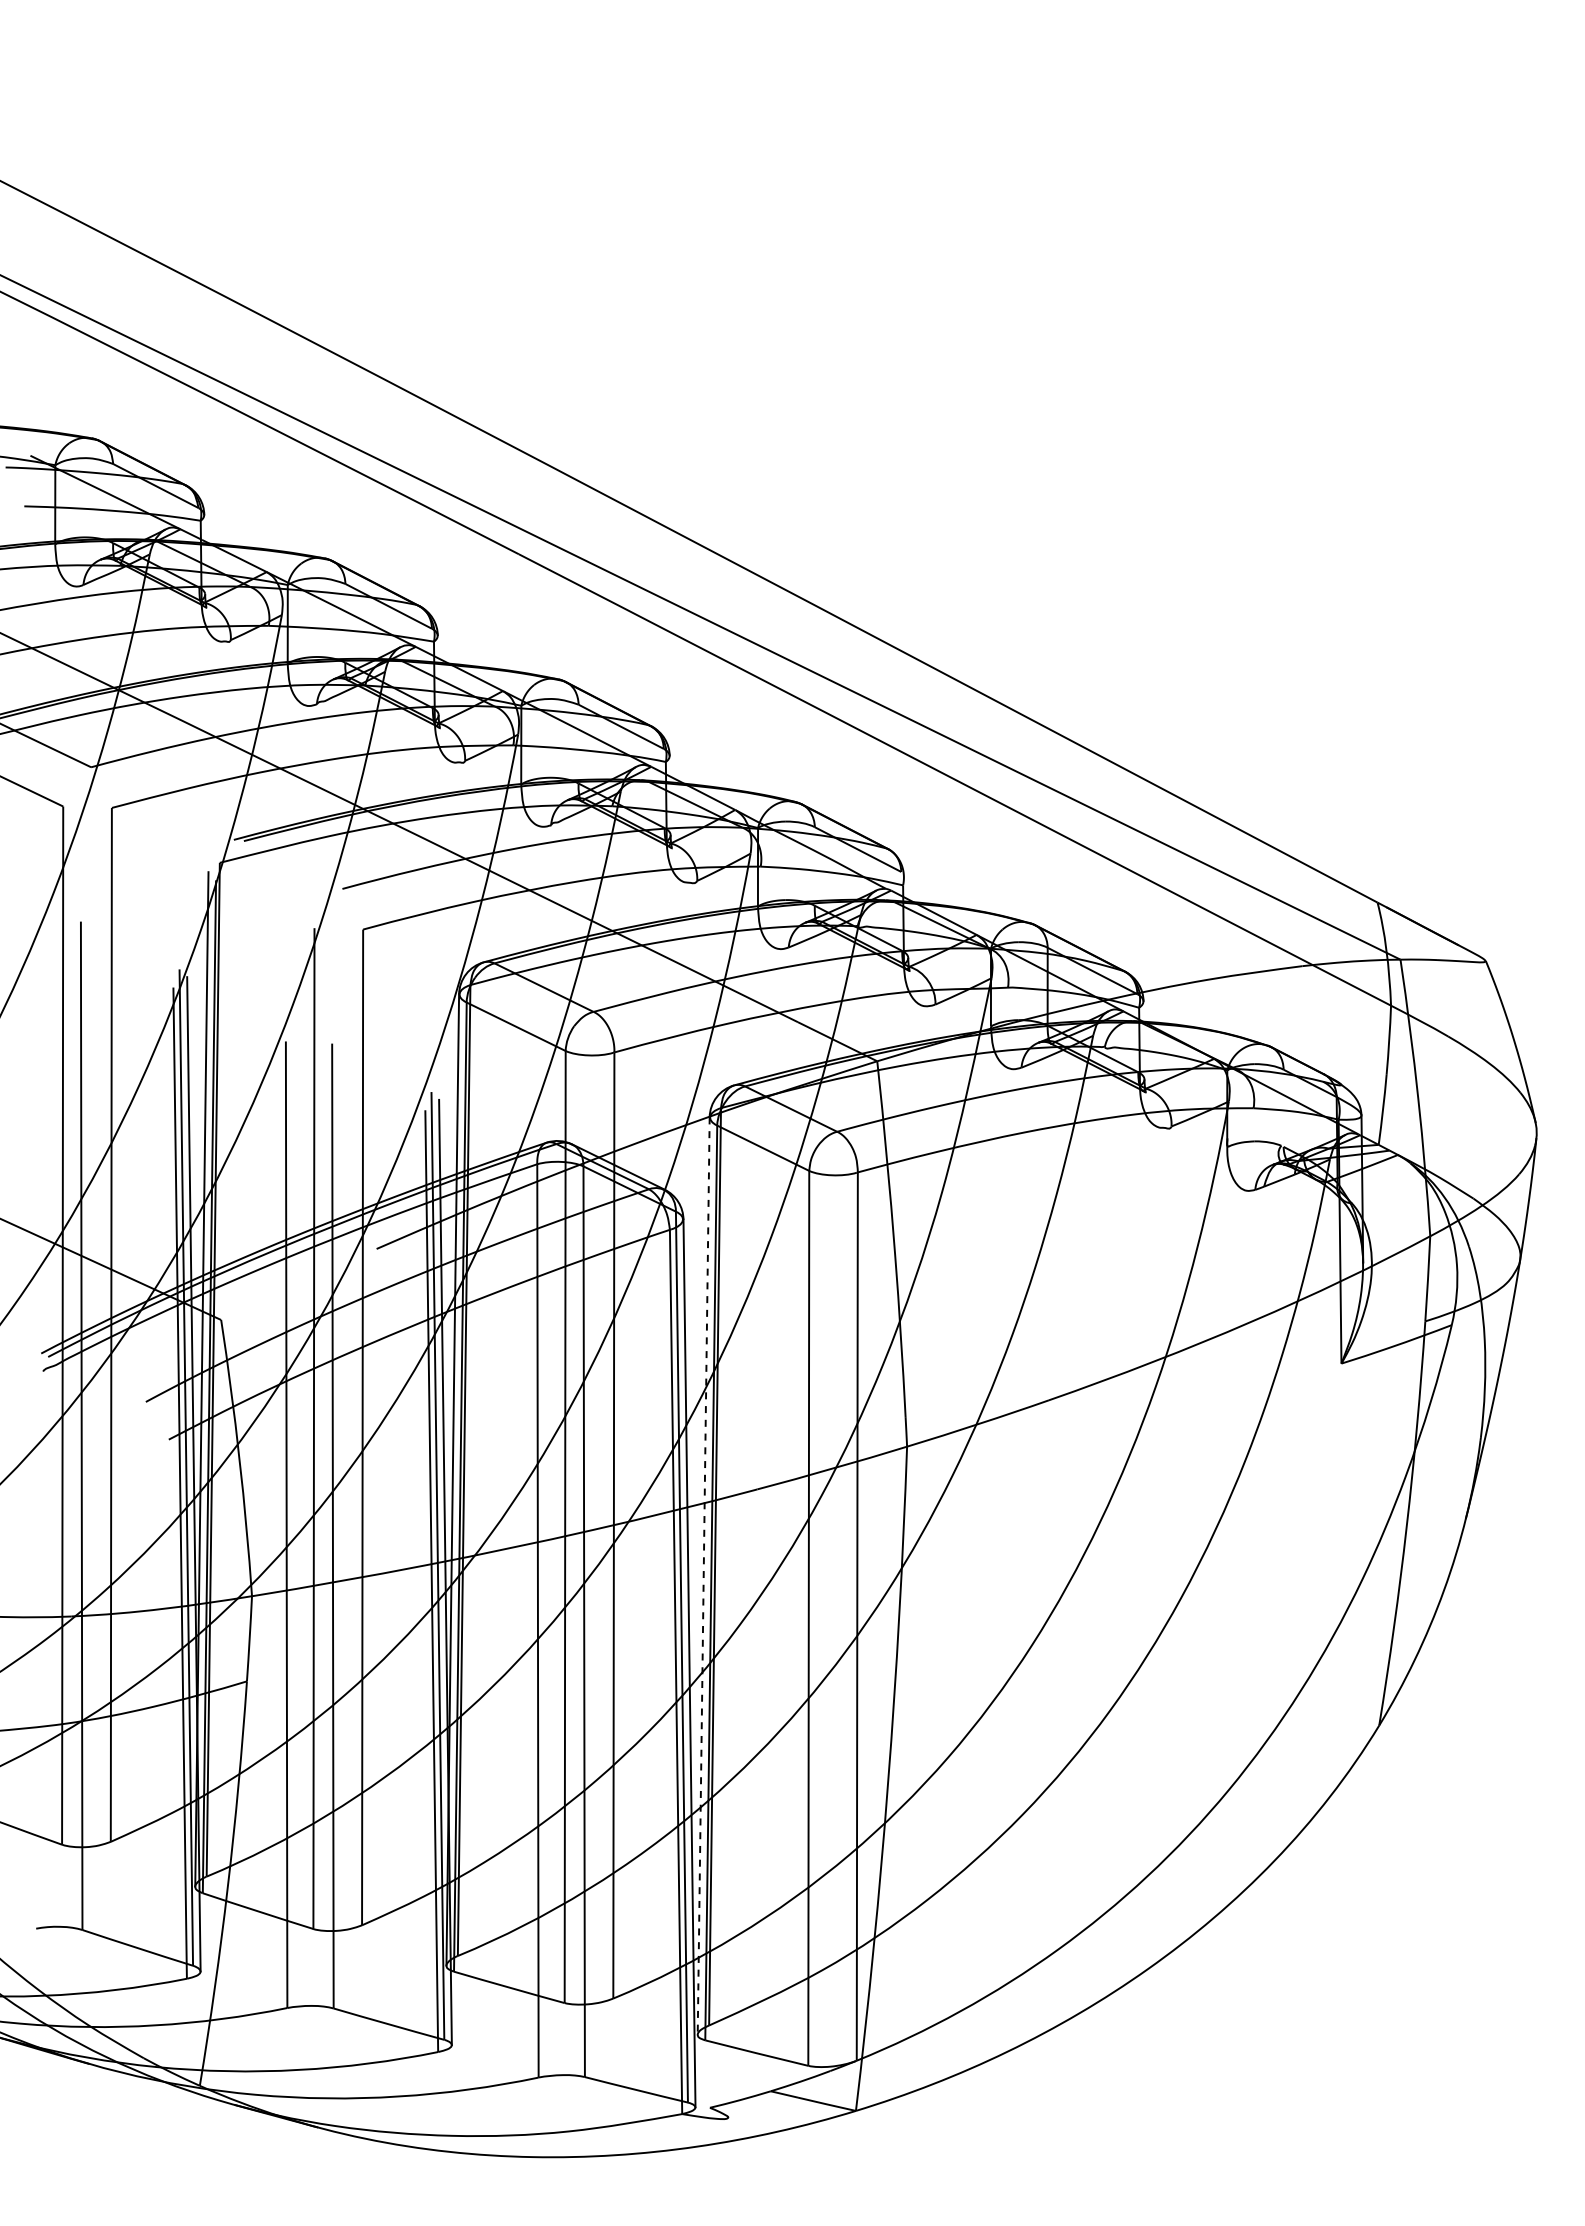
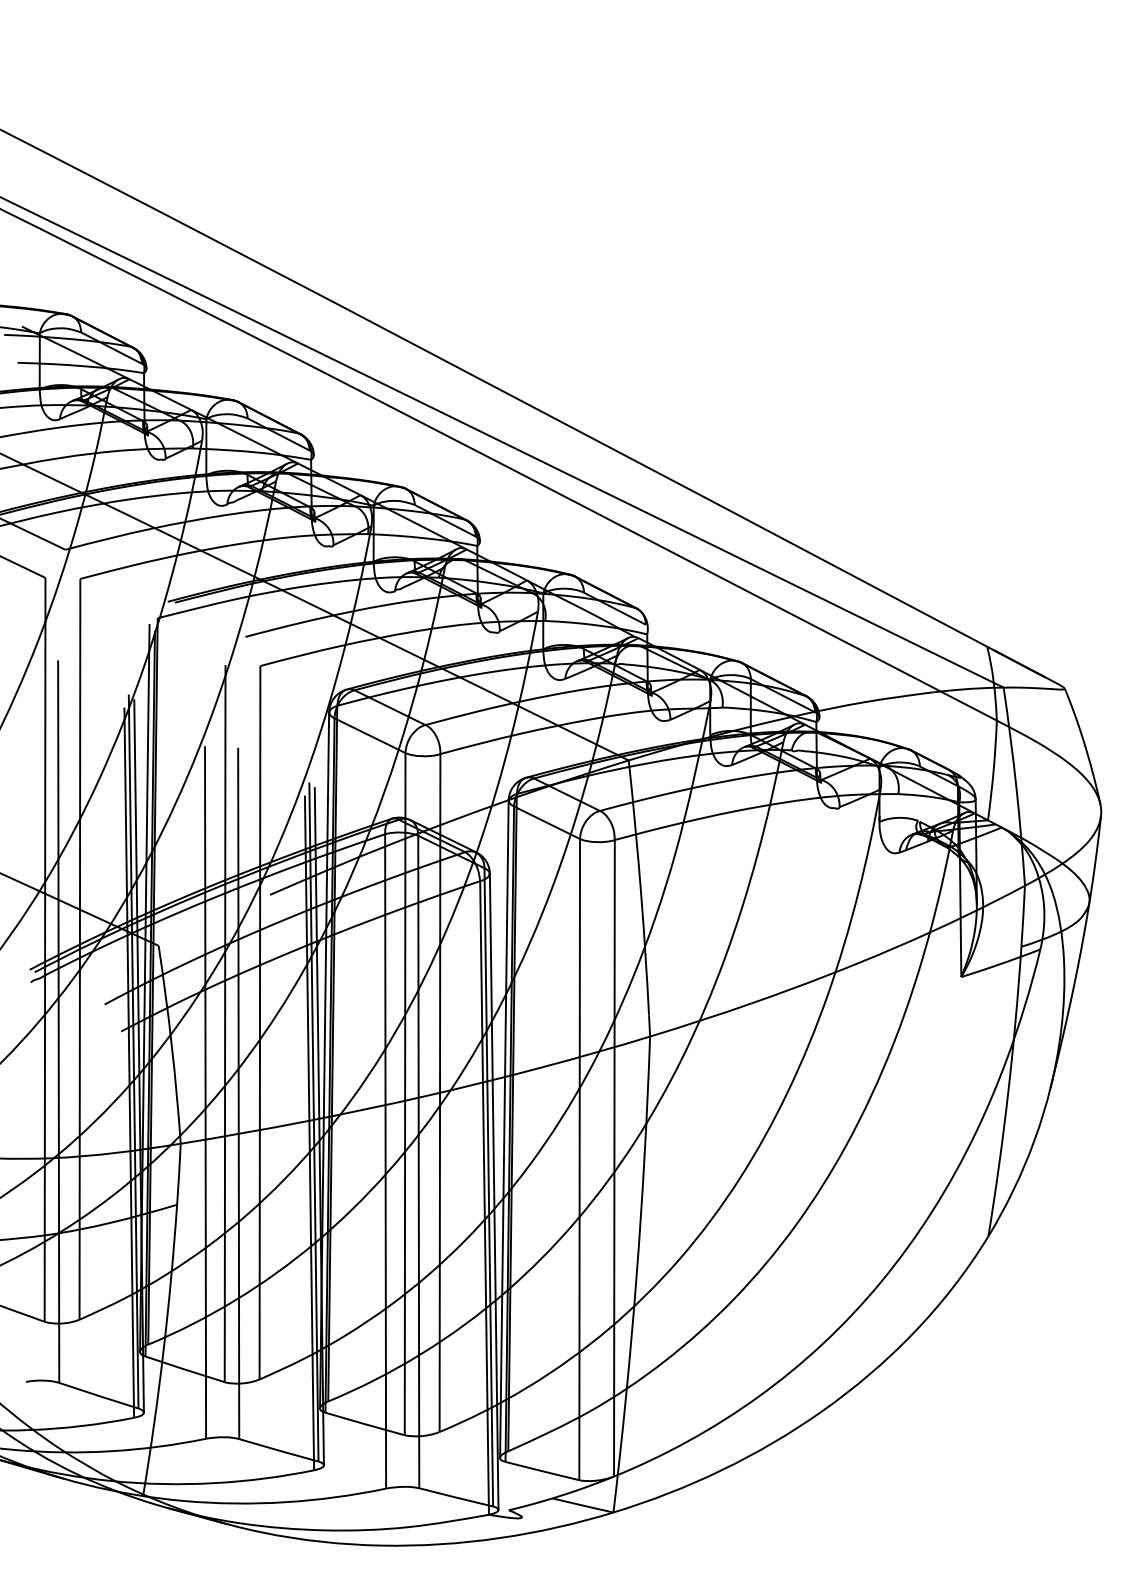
line: (703, 1576) -> (504, 1129), dashed -> solid

